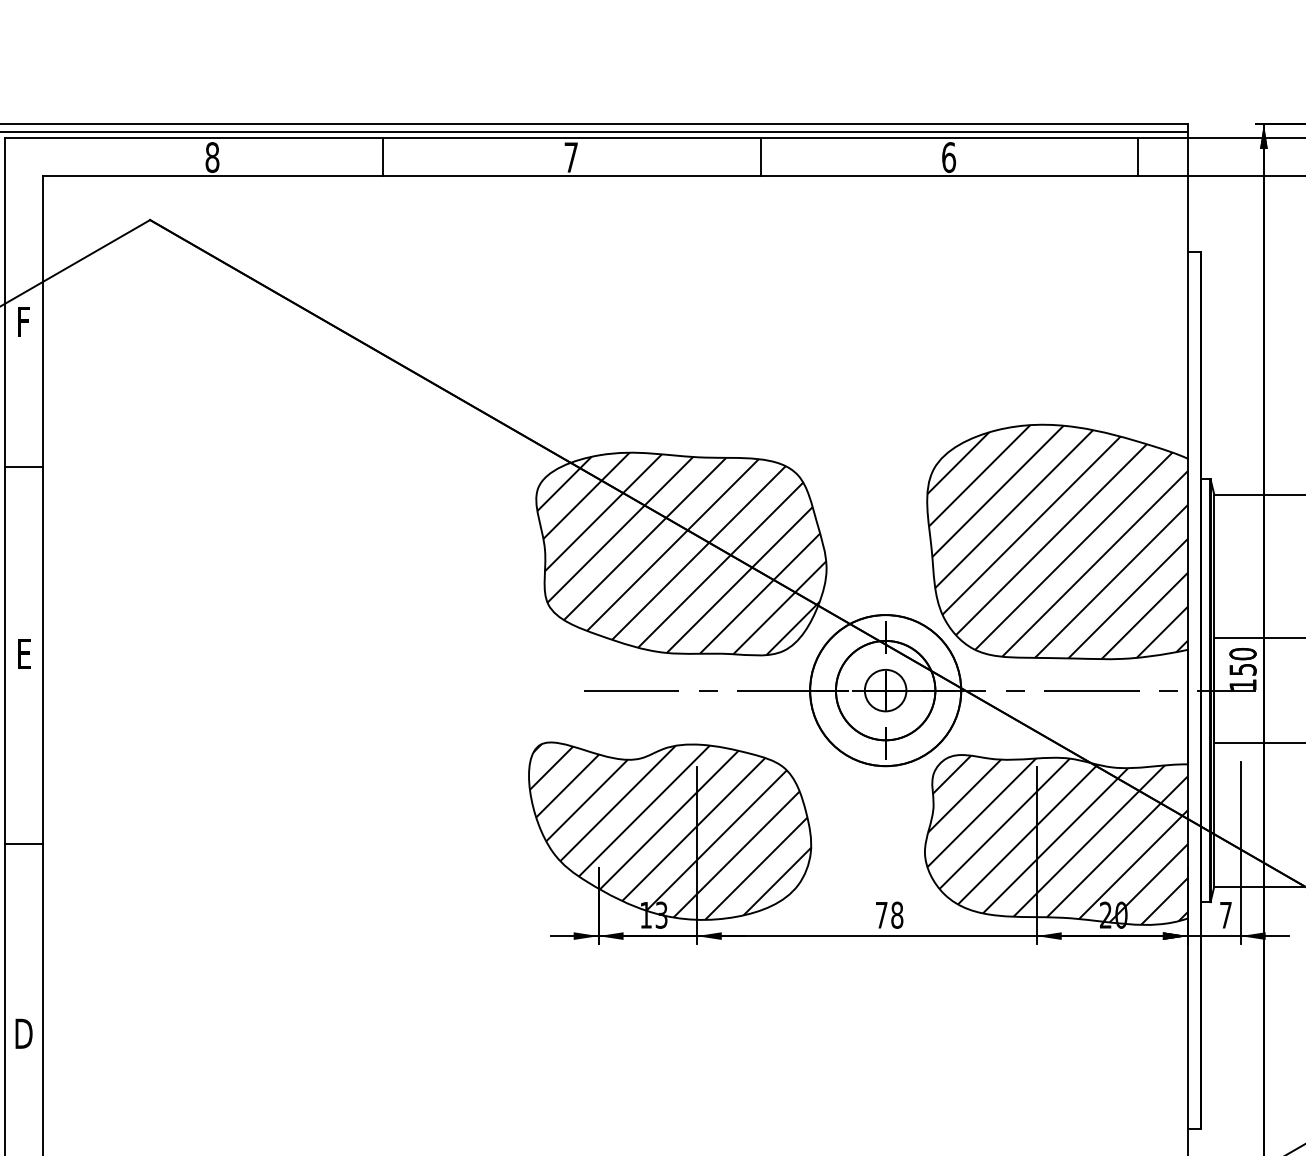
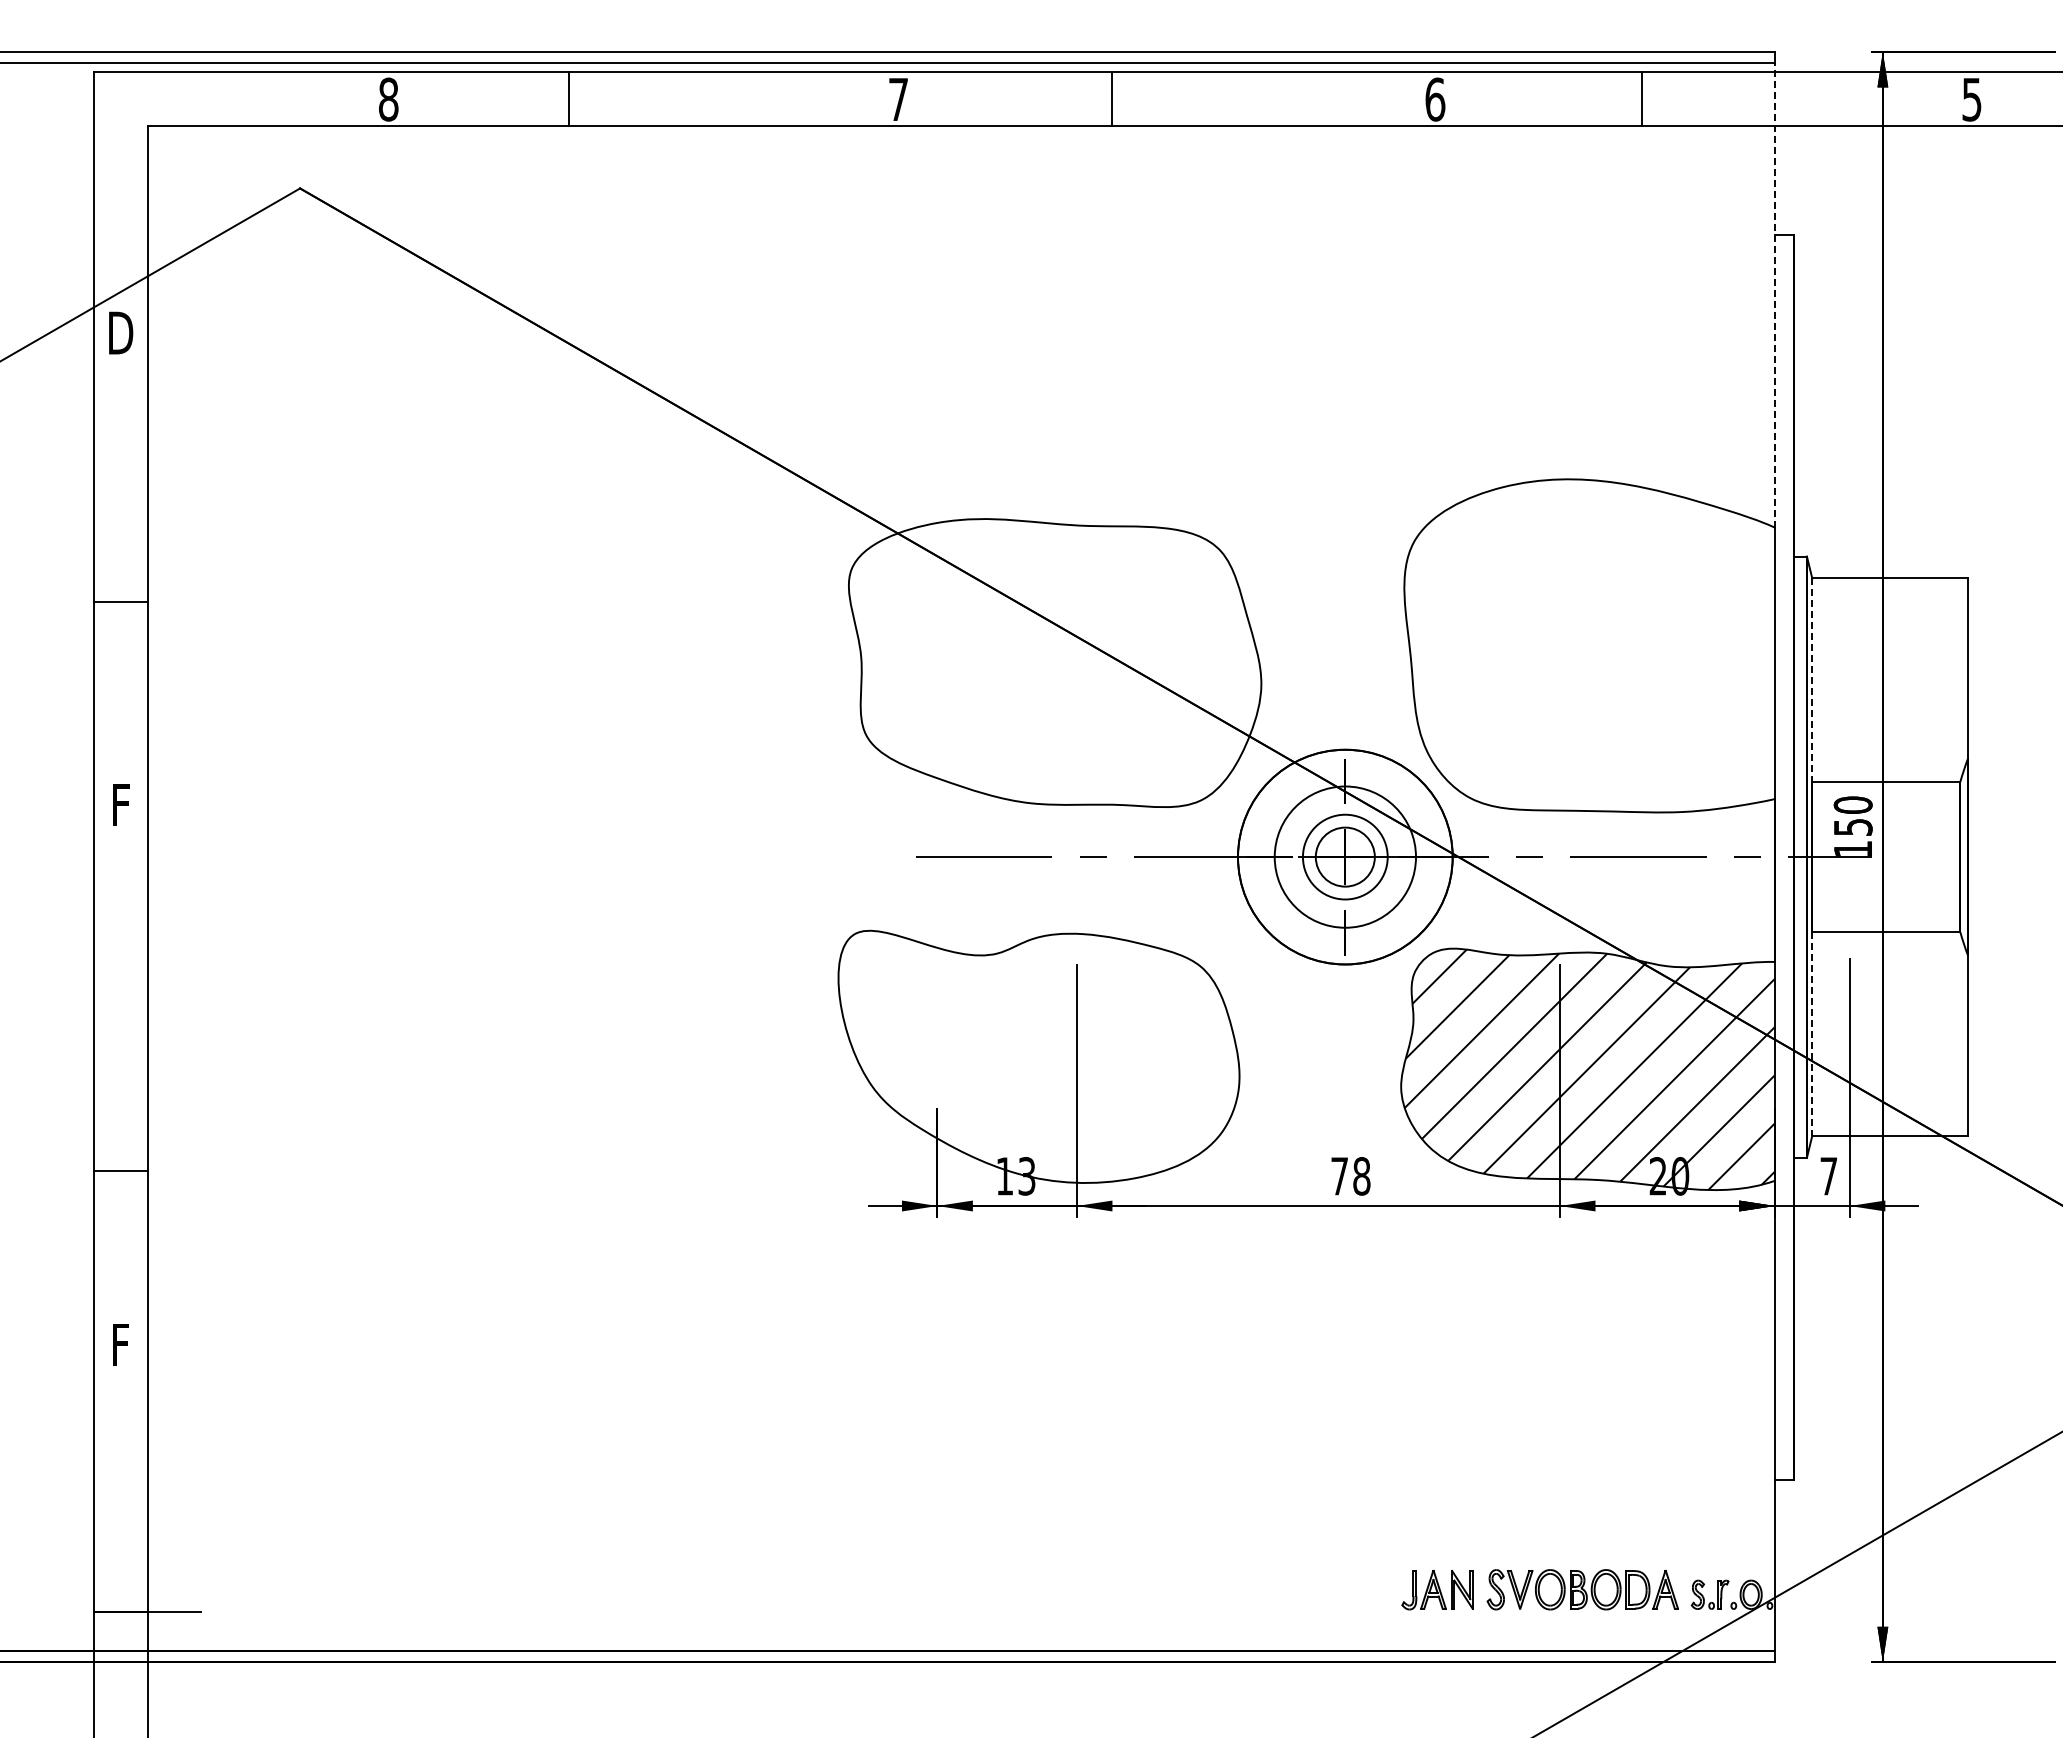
line: (382, 156) -> (568, 98), moved
line: (760, 156) -> (1112, 98), moved
line: (1138, 156) -> (1642, 98), moved
line: (1187, 294) -> (1774, 294), solid -> dashed
text: (24, 321) -> (121, 332), F -> D
line: (23, 466) -> (120, 601), moved
hatch: (1057, 541) -> (1589, 645), removed
hatch: (681, 553) -> (1055, 662), removed
line: (1214, 566) -> (1812, 680), solid -> dashed
text: (24, 653) -> (121, 804), E -> F
circle: (885, 690) -> (1344, 856), size x0.6
line: (1214, 815) -> (1812, 1034), solid -> dashed
hatch: (670, 831) -> (1039, 1057), removed
line: (23, 844) -> (120, 1170), moved
text: (24, 1033) -> (121, 1344), D -> F

